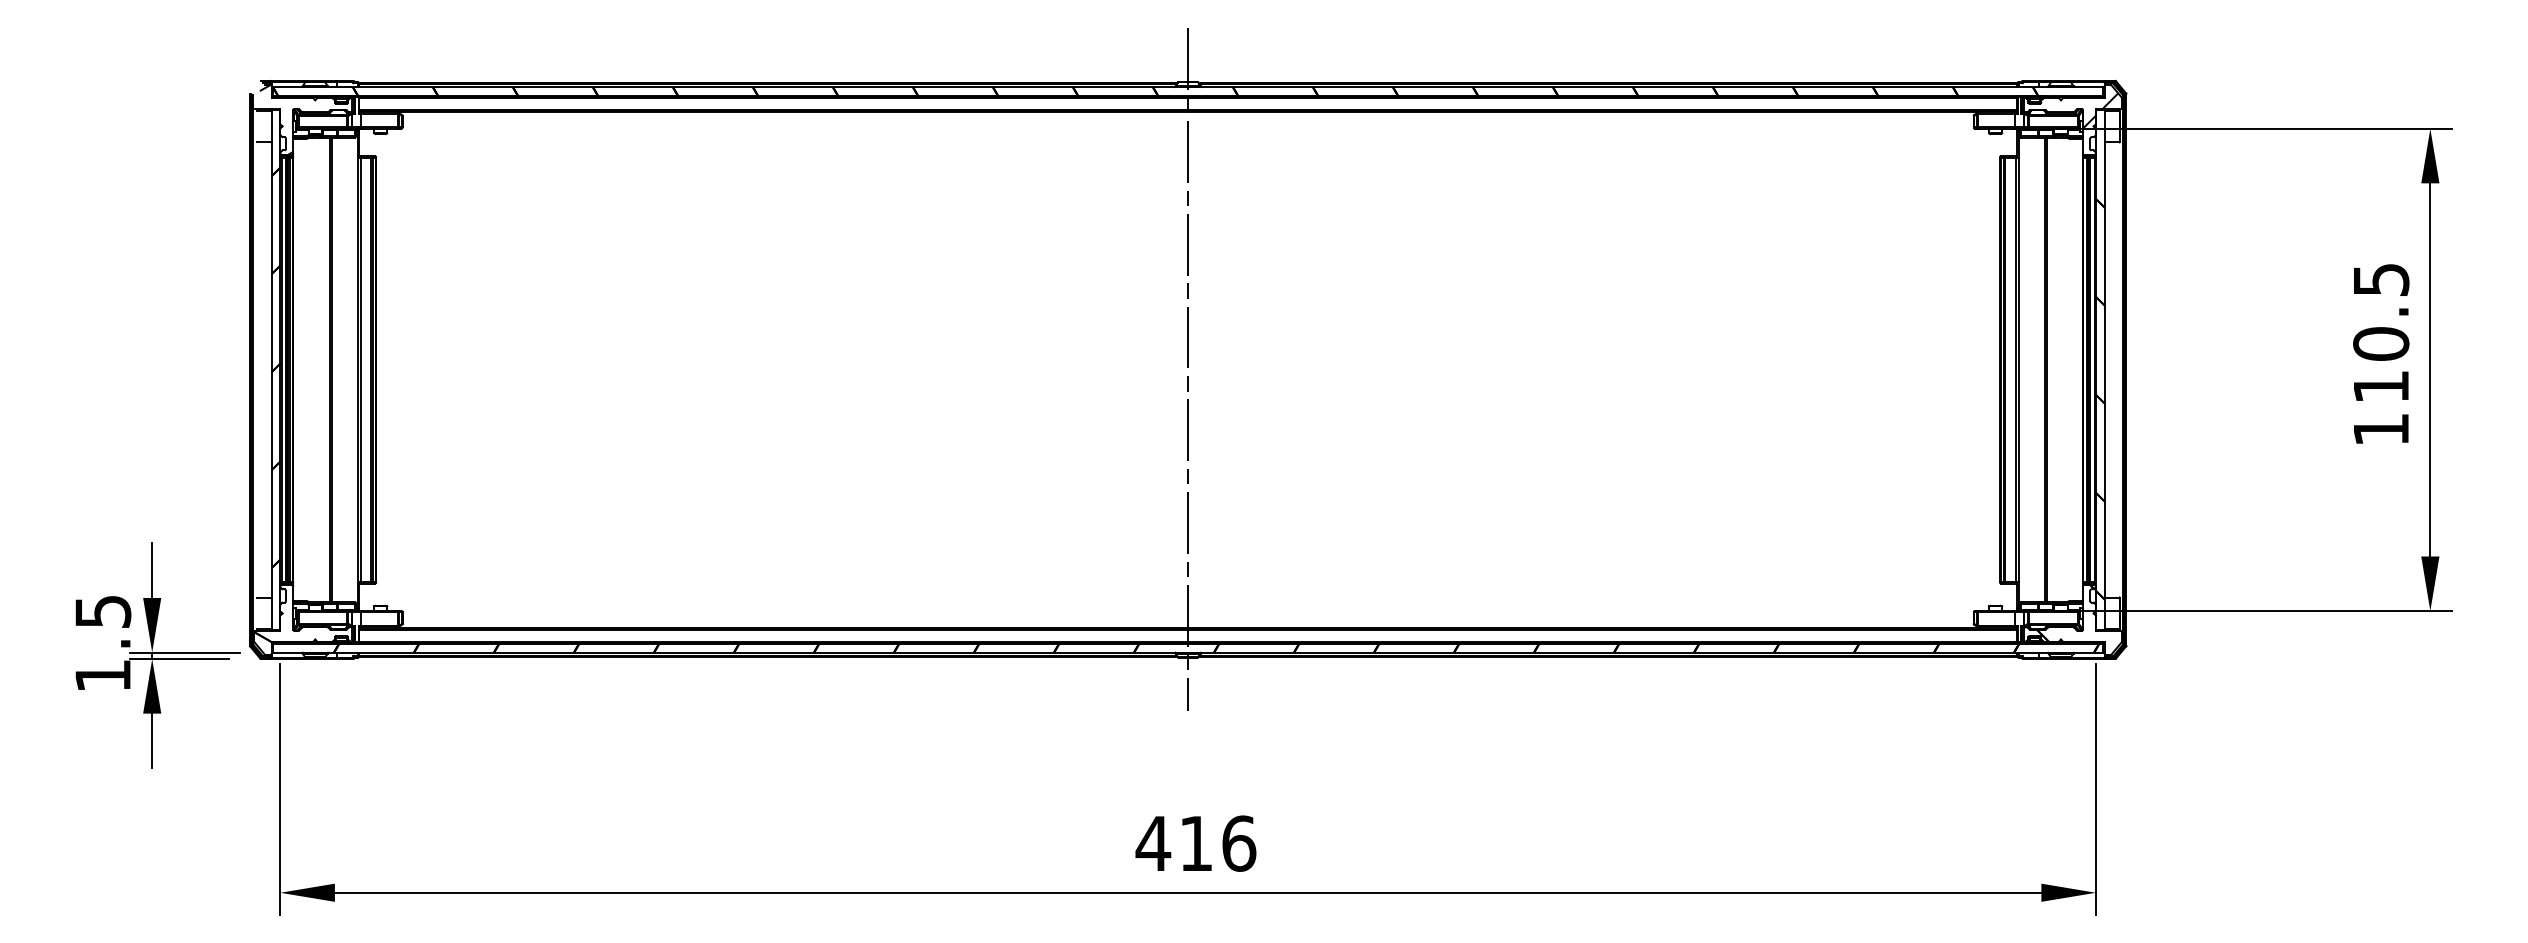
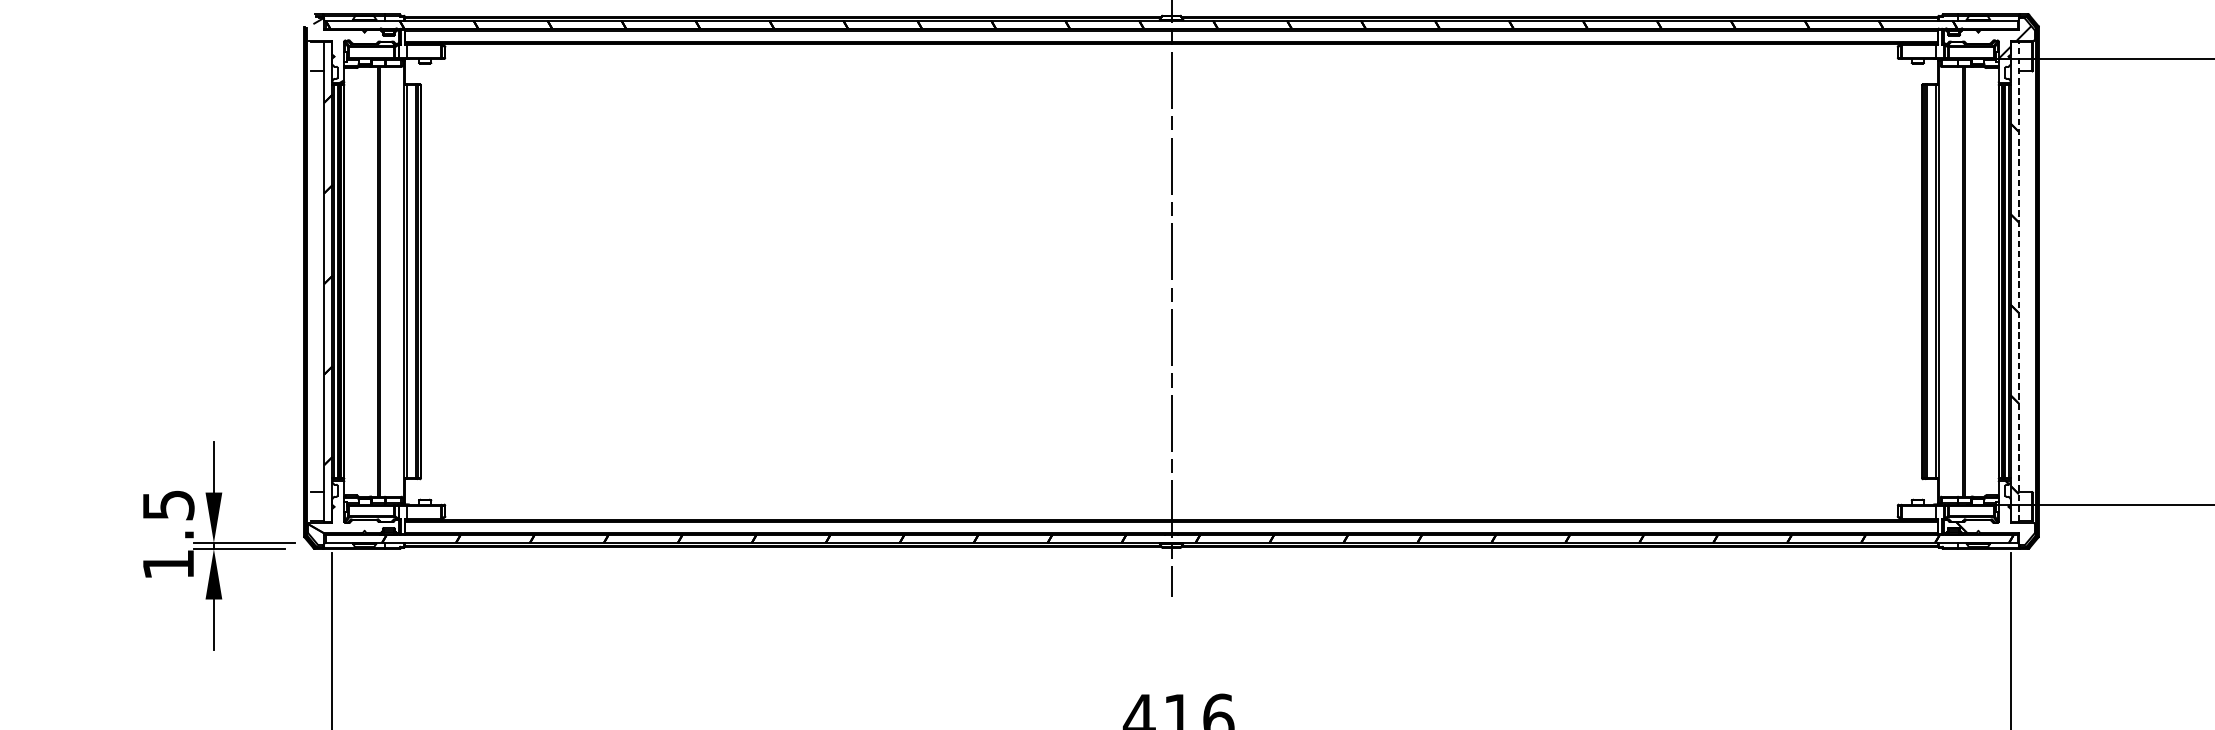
line: (2104, 369) -> (2018, 281), solid -> dashed

